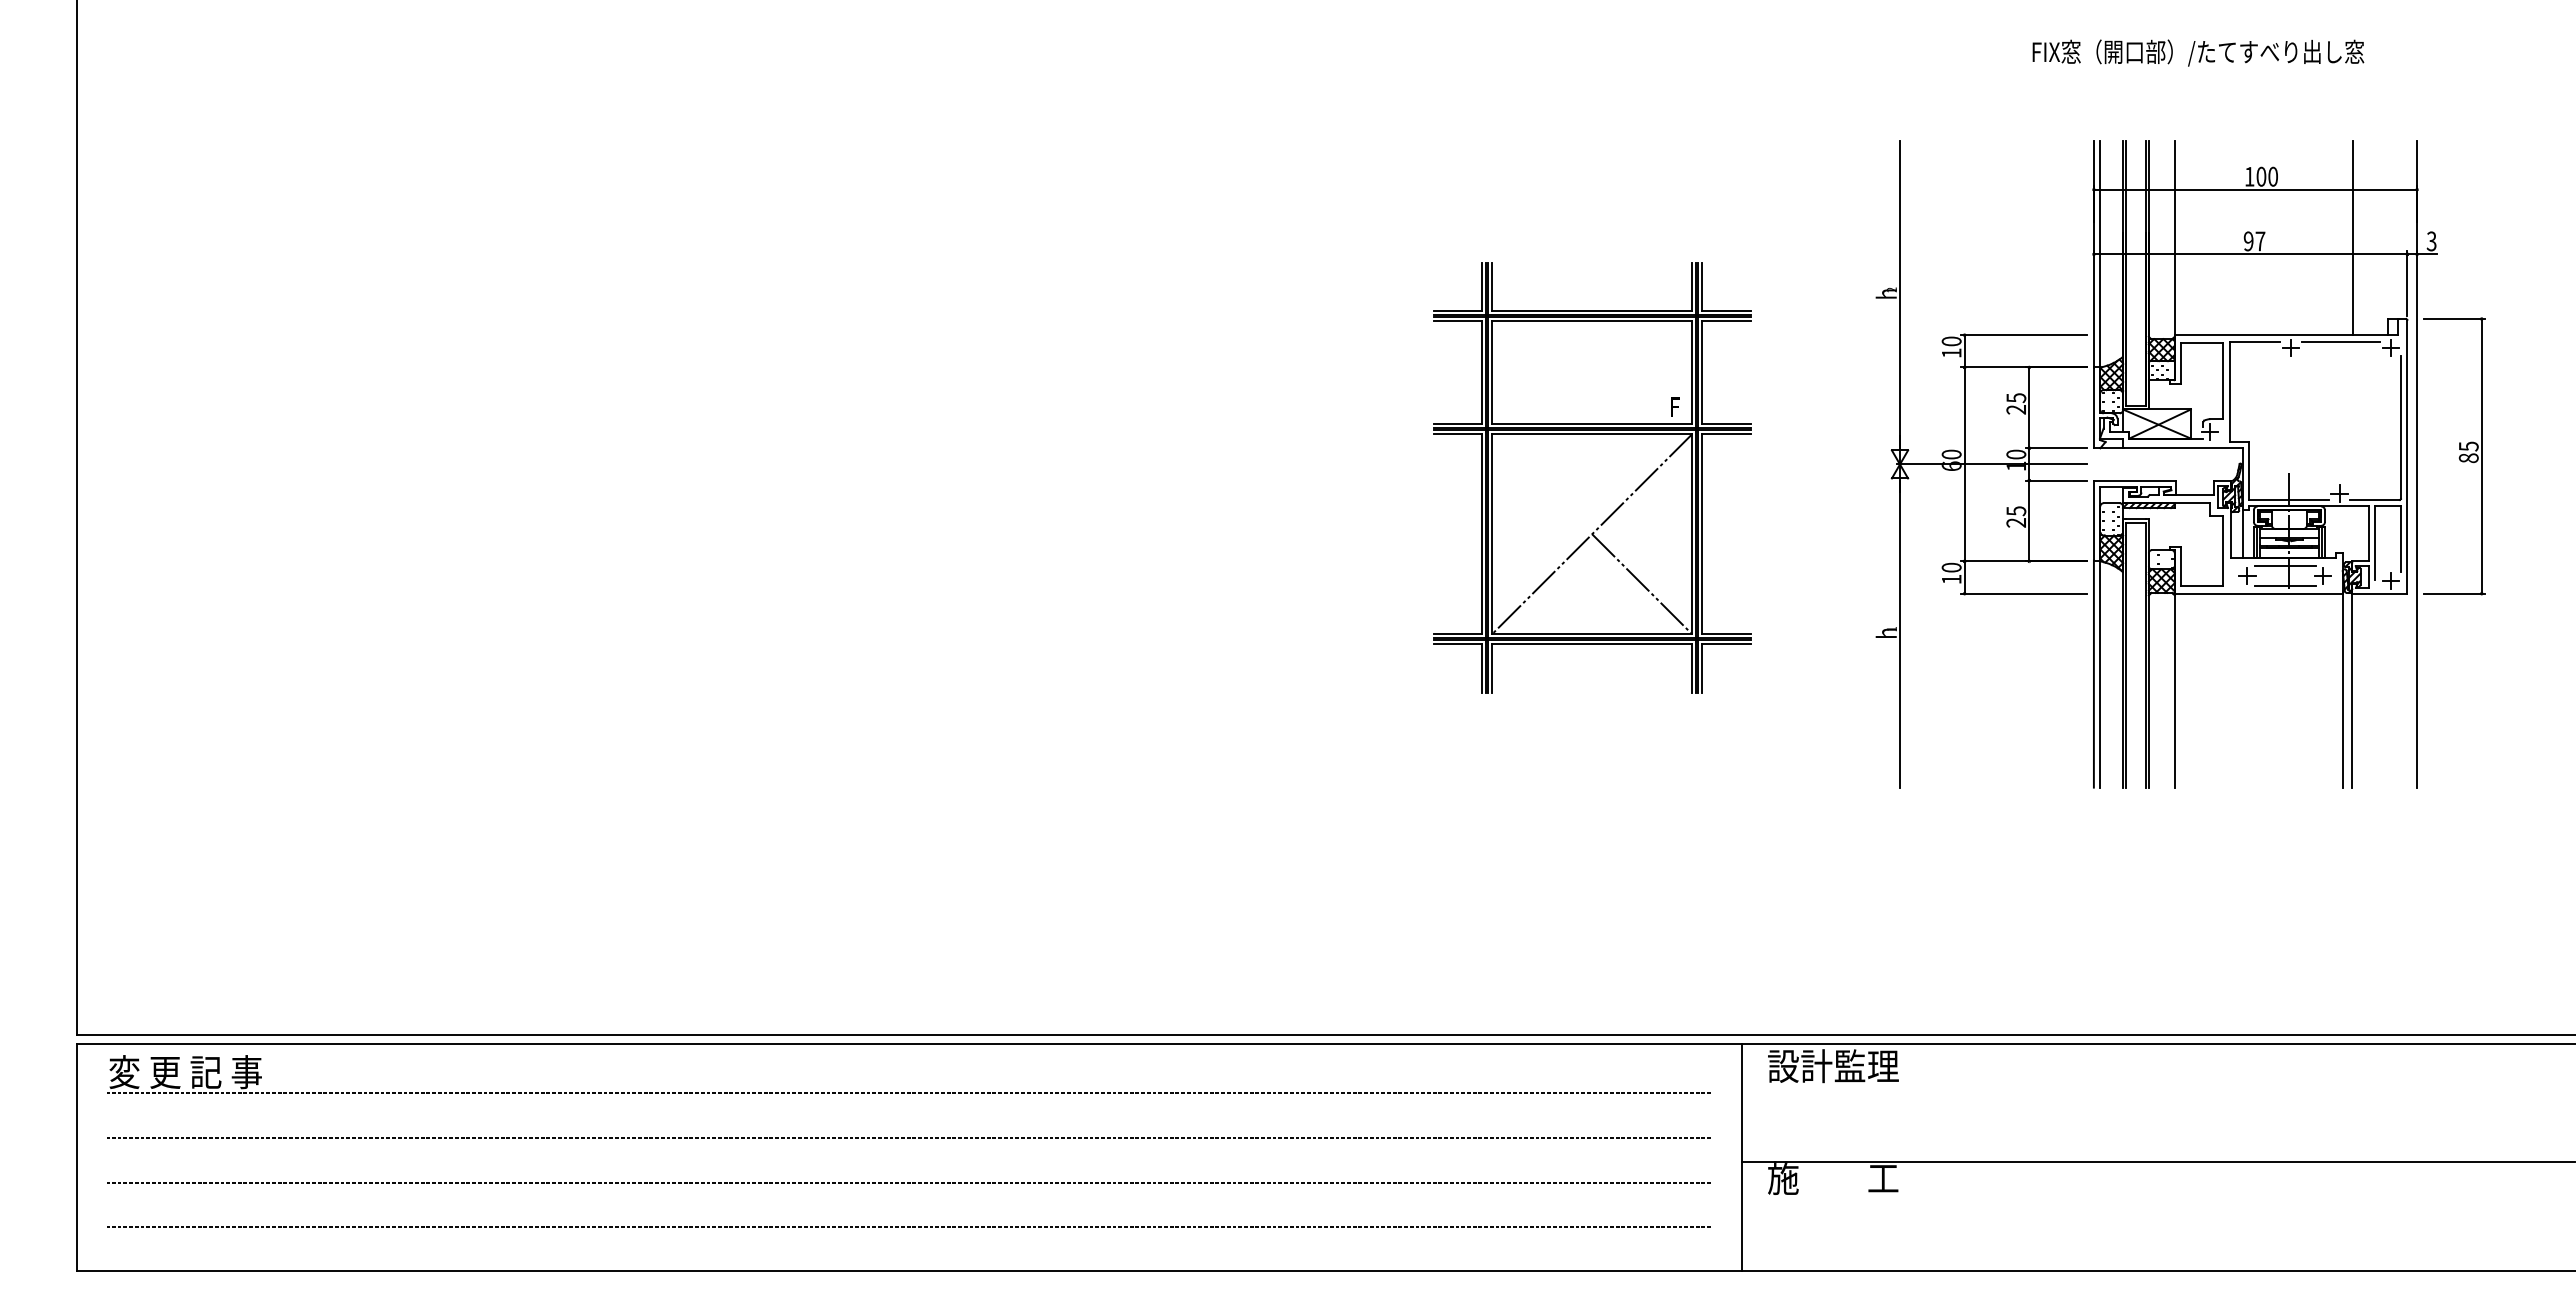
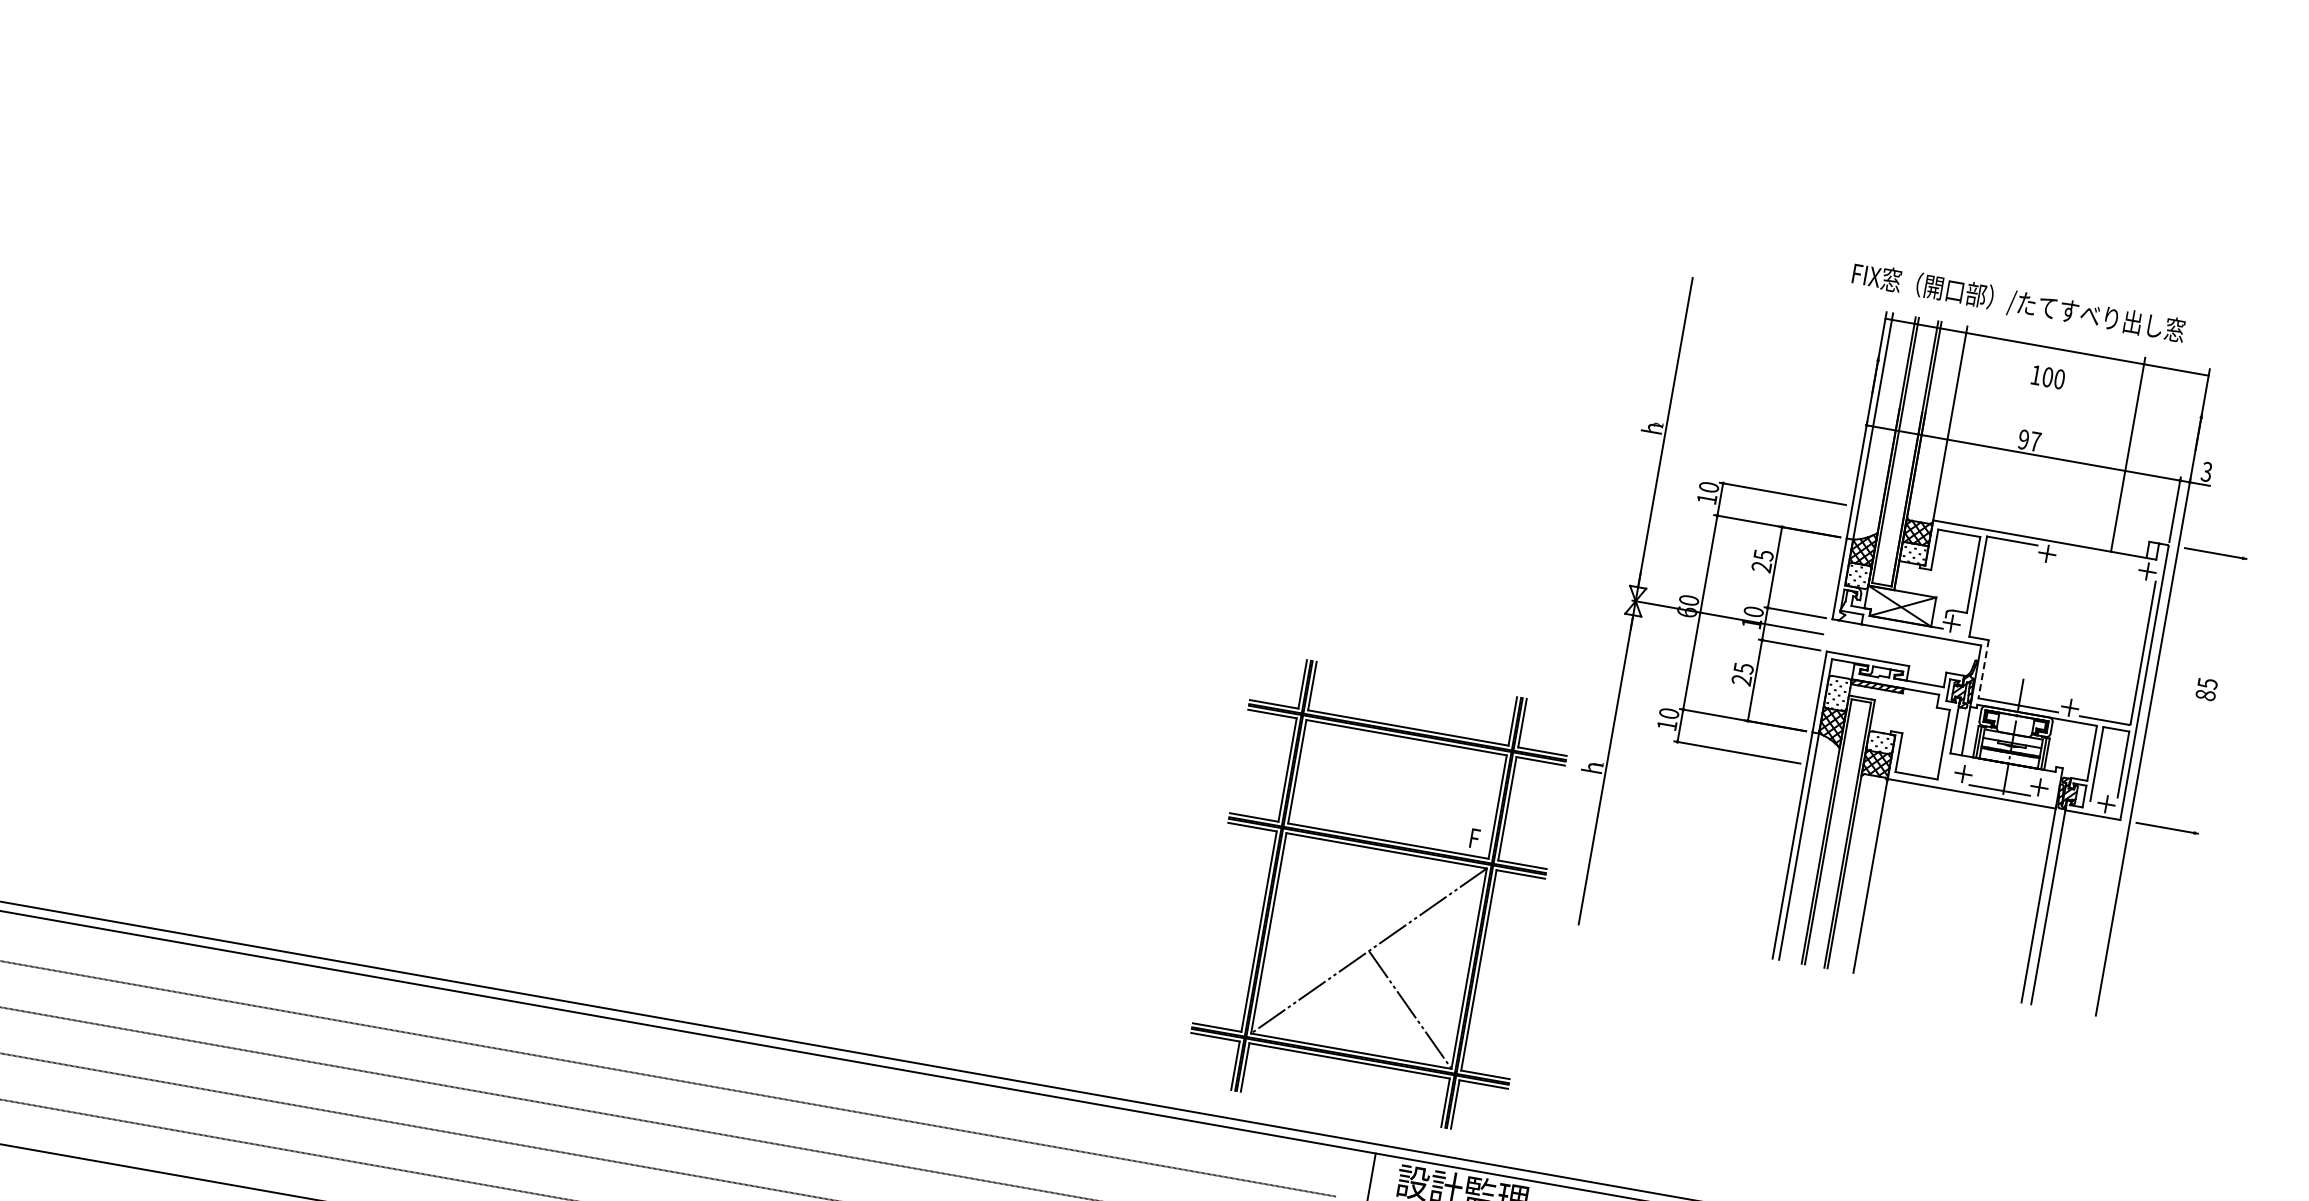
text: (2198, 52) -> (2018, 302), moved
line: (2255, 189) -> (2047, 346), moved
line: (2340, 341) -> (2097, 555), removed
line: (2481, 456) -> (2218, 695), removed
line: (2249, 471) -> (1983, 669), solid -> dashed
part: (1592, 477) -> (1379, 894), moved
line: (2285, 566) -> (2003, 771), removed

